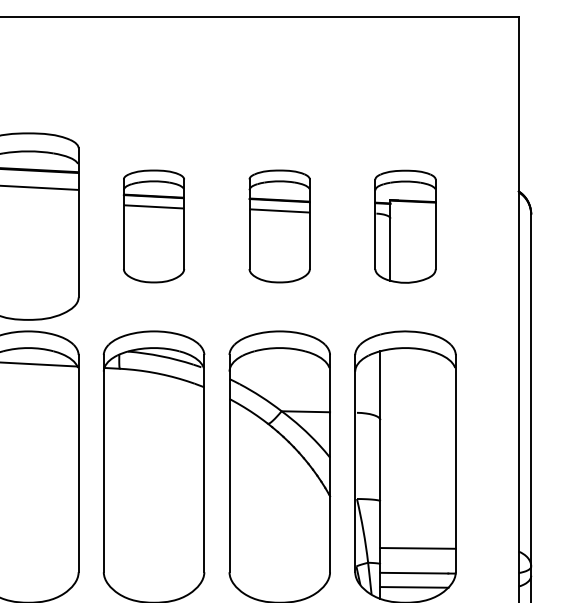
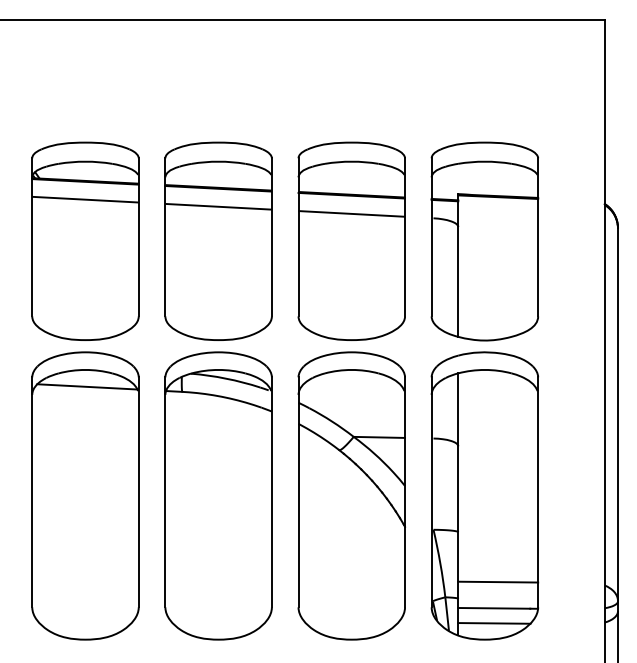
part: (153, 225) -> (218, 240), size x1.67
part: (279, 225) -> (351, 240), size x1.67
part: (405, 226) -> (484, 241), size x1.67

